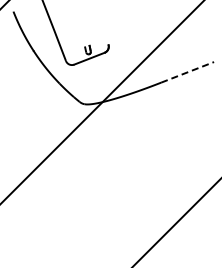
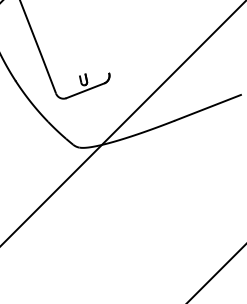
line: (188, 72) -> (209, 107), dashed -> solid

